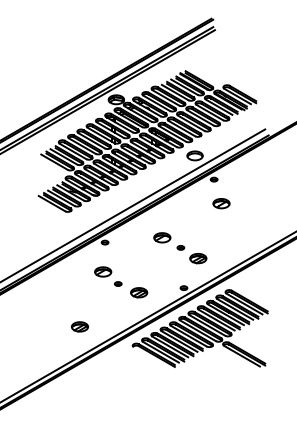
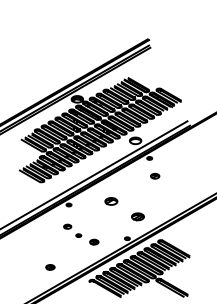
part: (221, 203) -> (155, 176), size x0.7
part: (180, 247) -> (124, 208), removed
part: (103, 271) -> (67, 226), size x0.6
part: (139, 292) -> (94, 241), size x0.7
part: (79, 326) -> (50, 267), size x0.7

